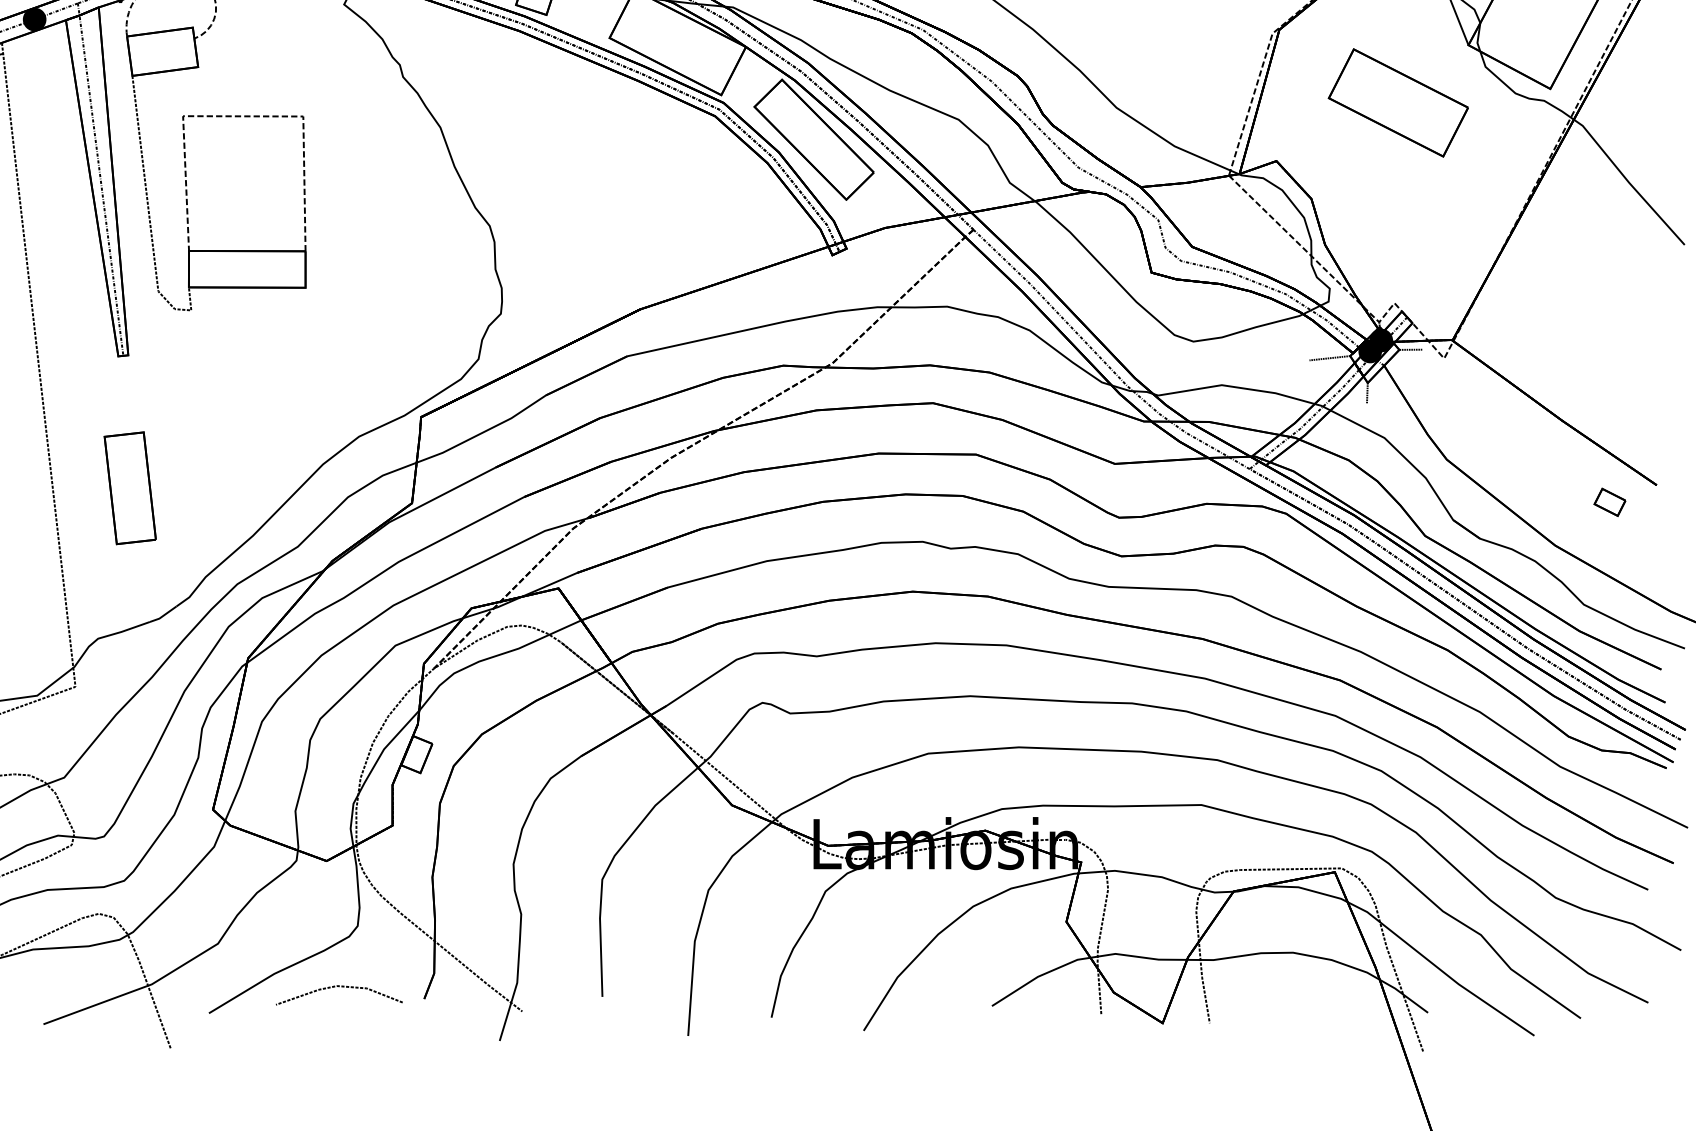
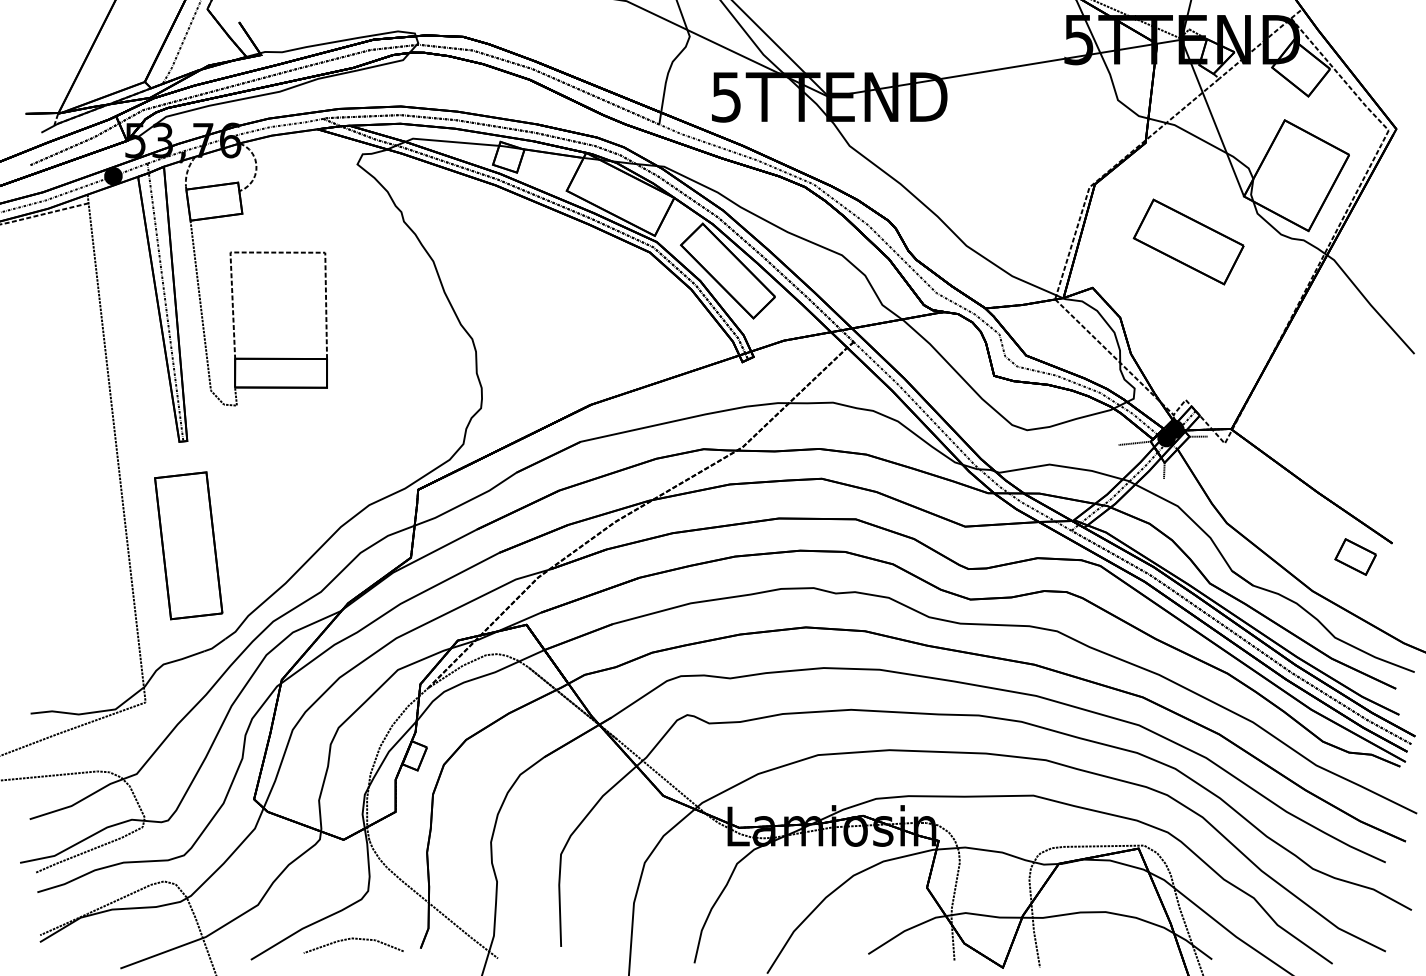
part: (129, 487) -> (188, 545), size x1.67
part: (1609, 501) -> (1355, 556), size x1.67

